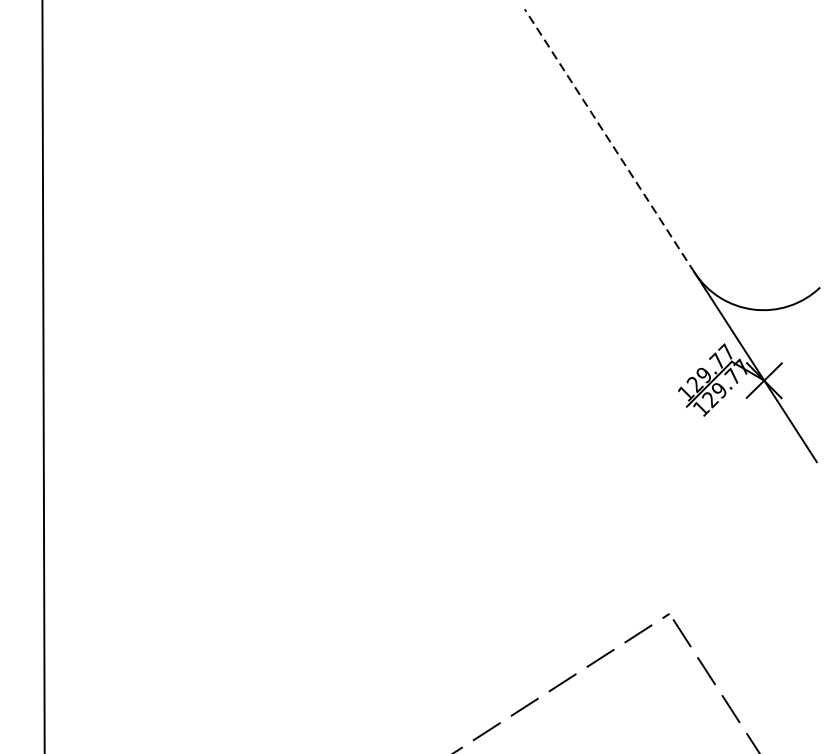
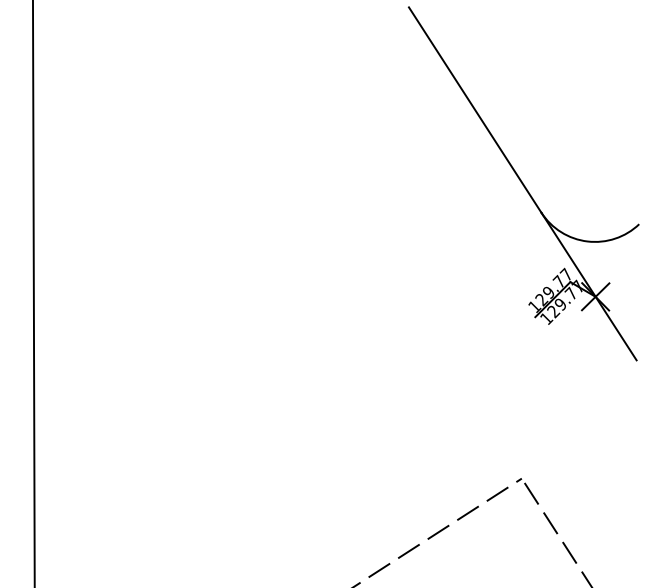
line: (608, 140) -> (474, 109), dashed -> solid

